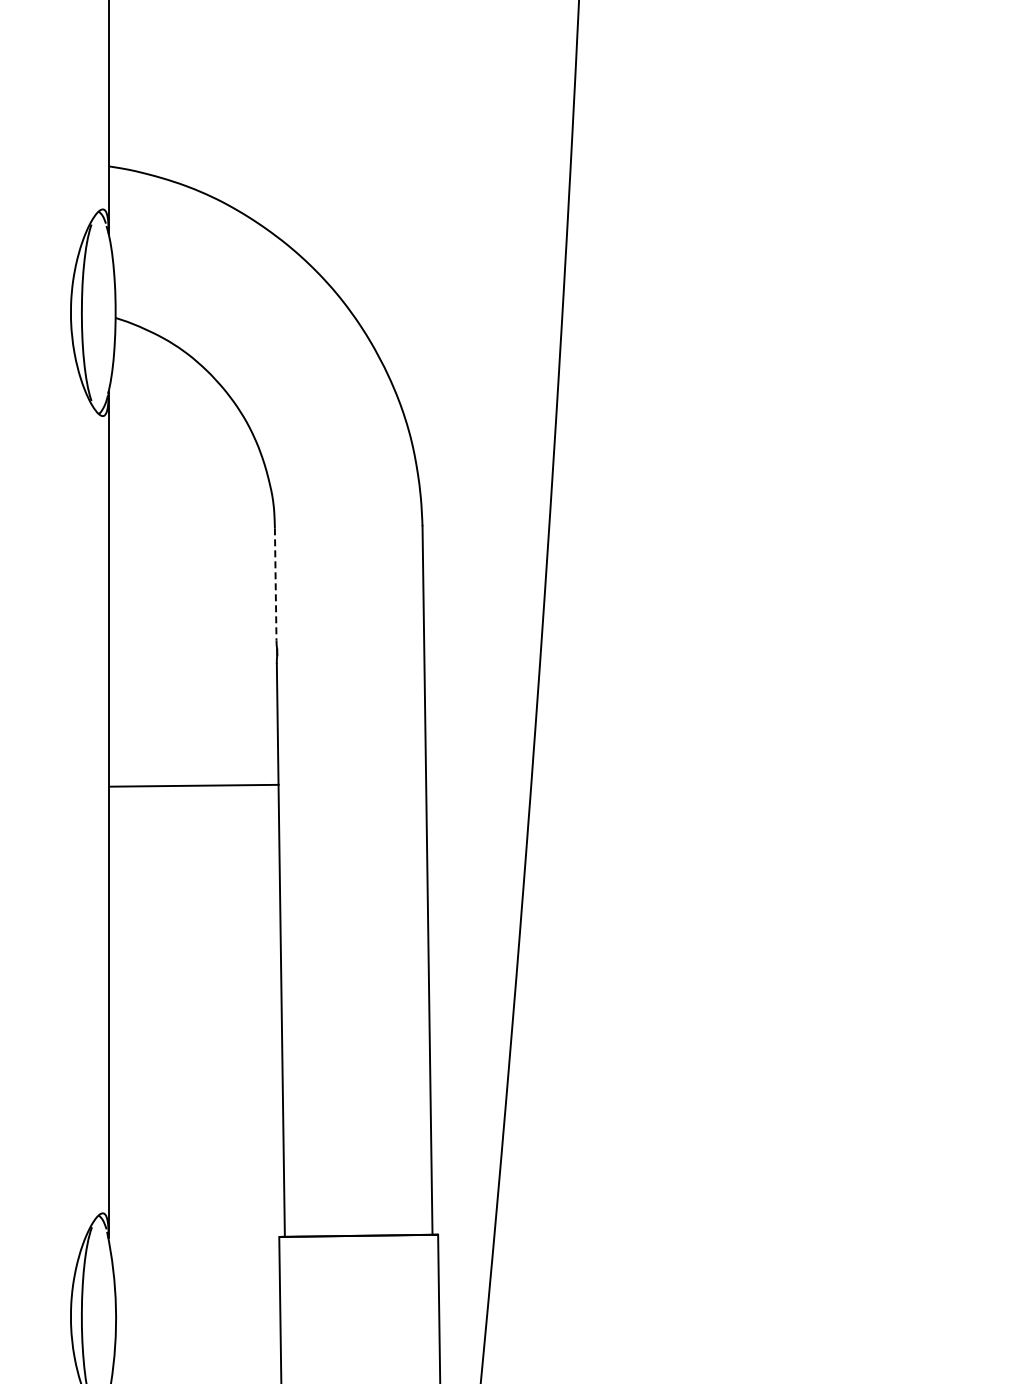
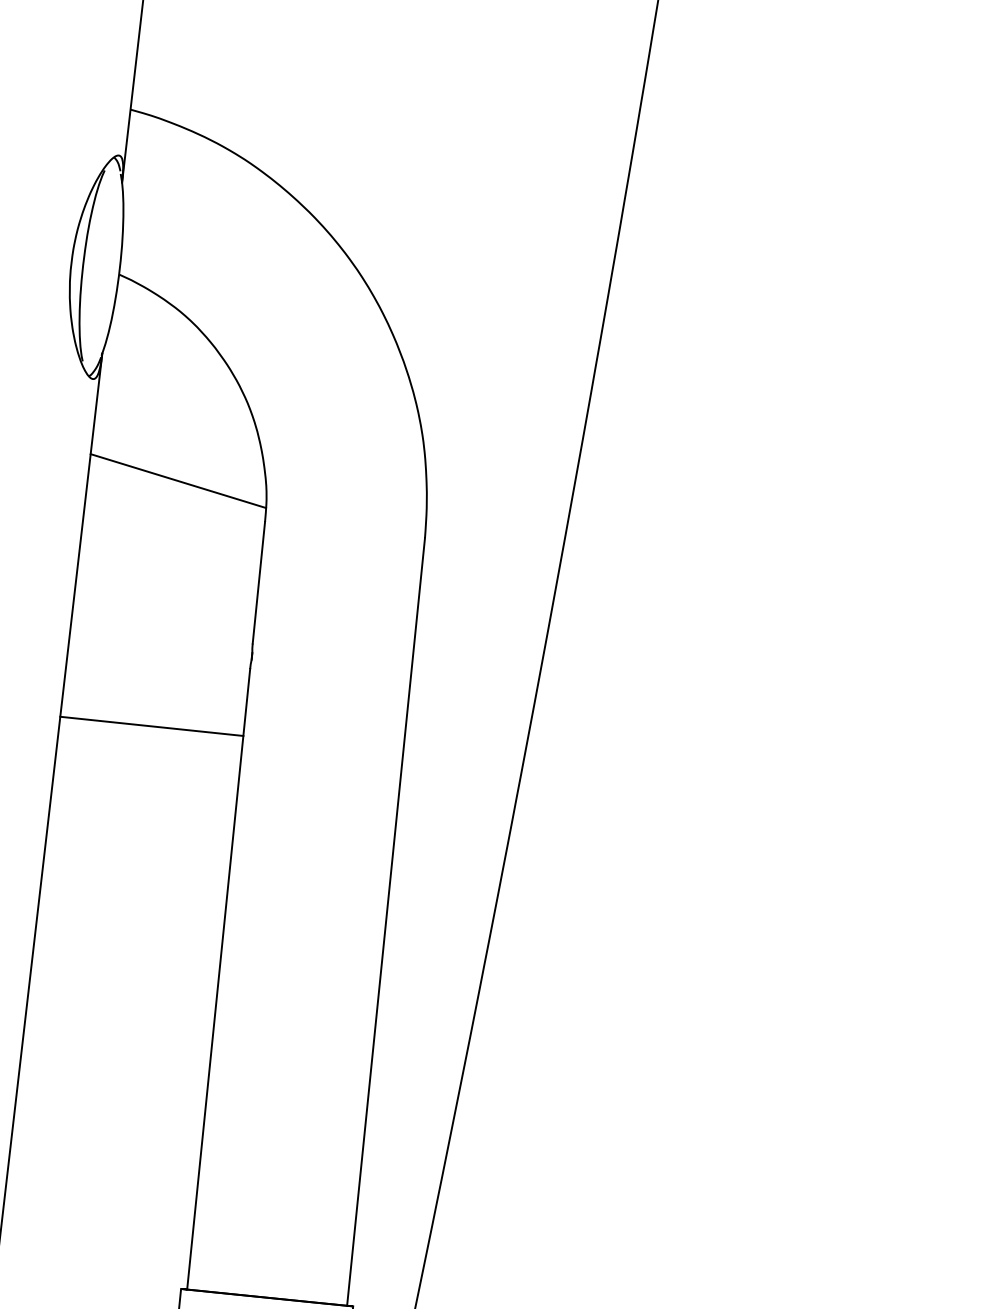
line: (191, 499) -> (178, 480), added
line: (275, 584) -> (258, 582), dashed -> solid
line: (193, 785) -> (151, 726), moved

